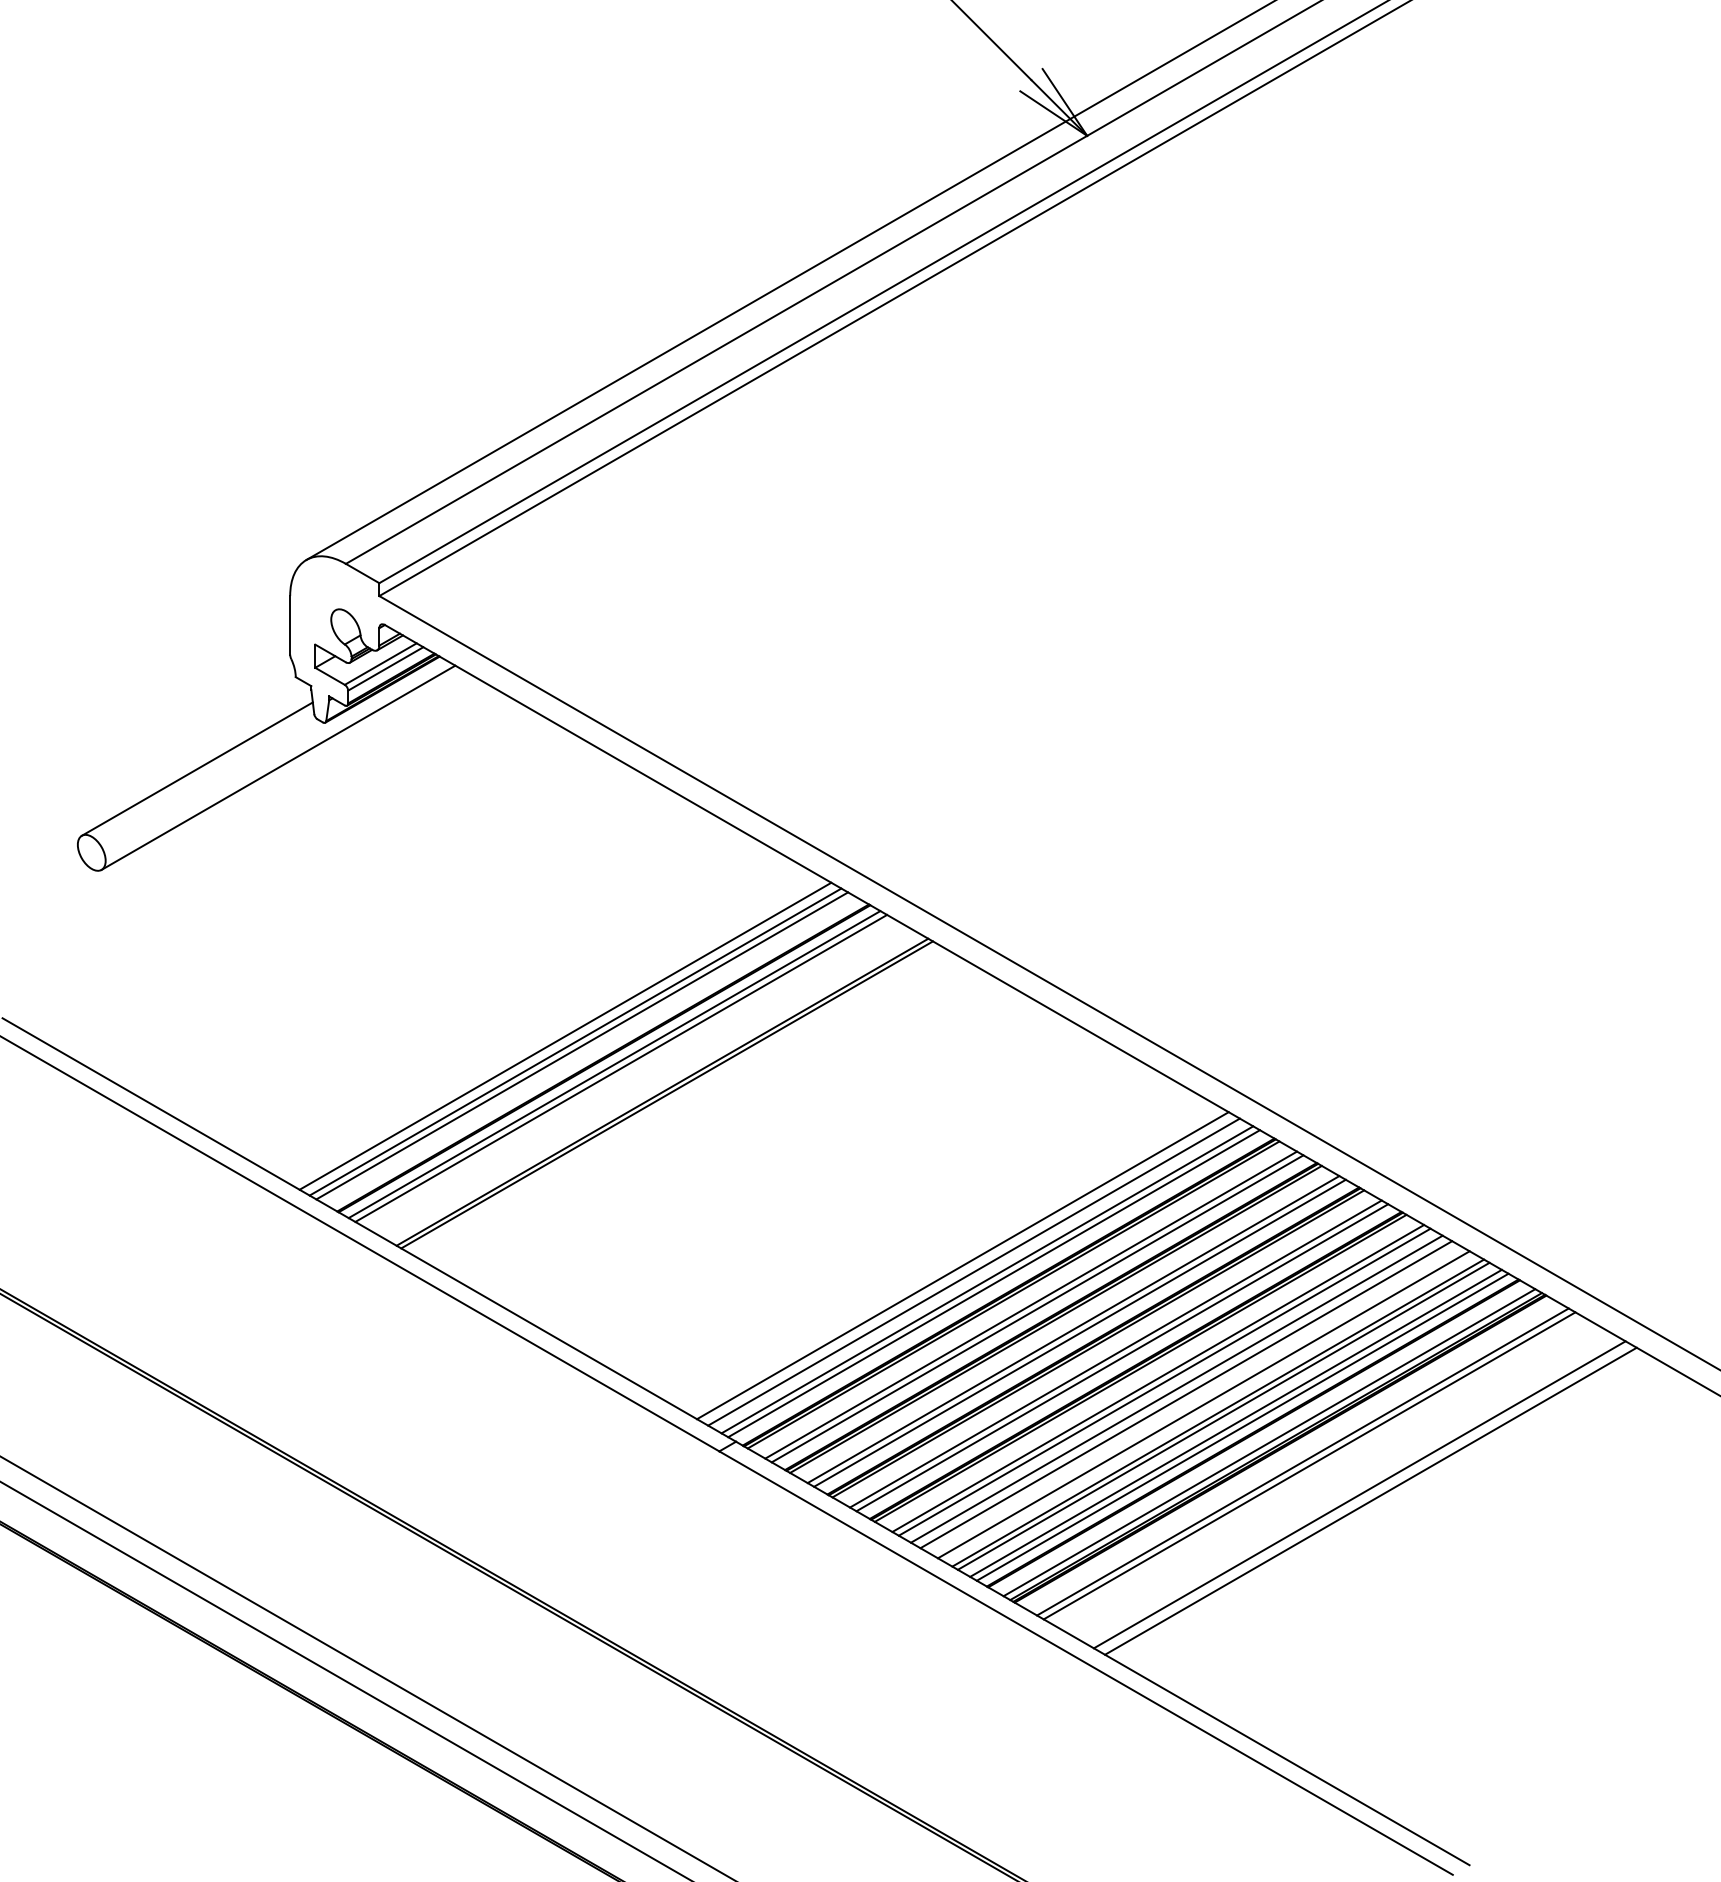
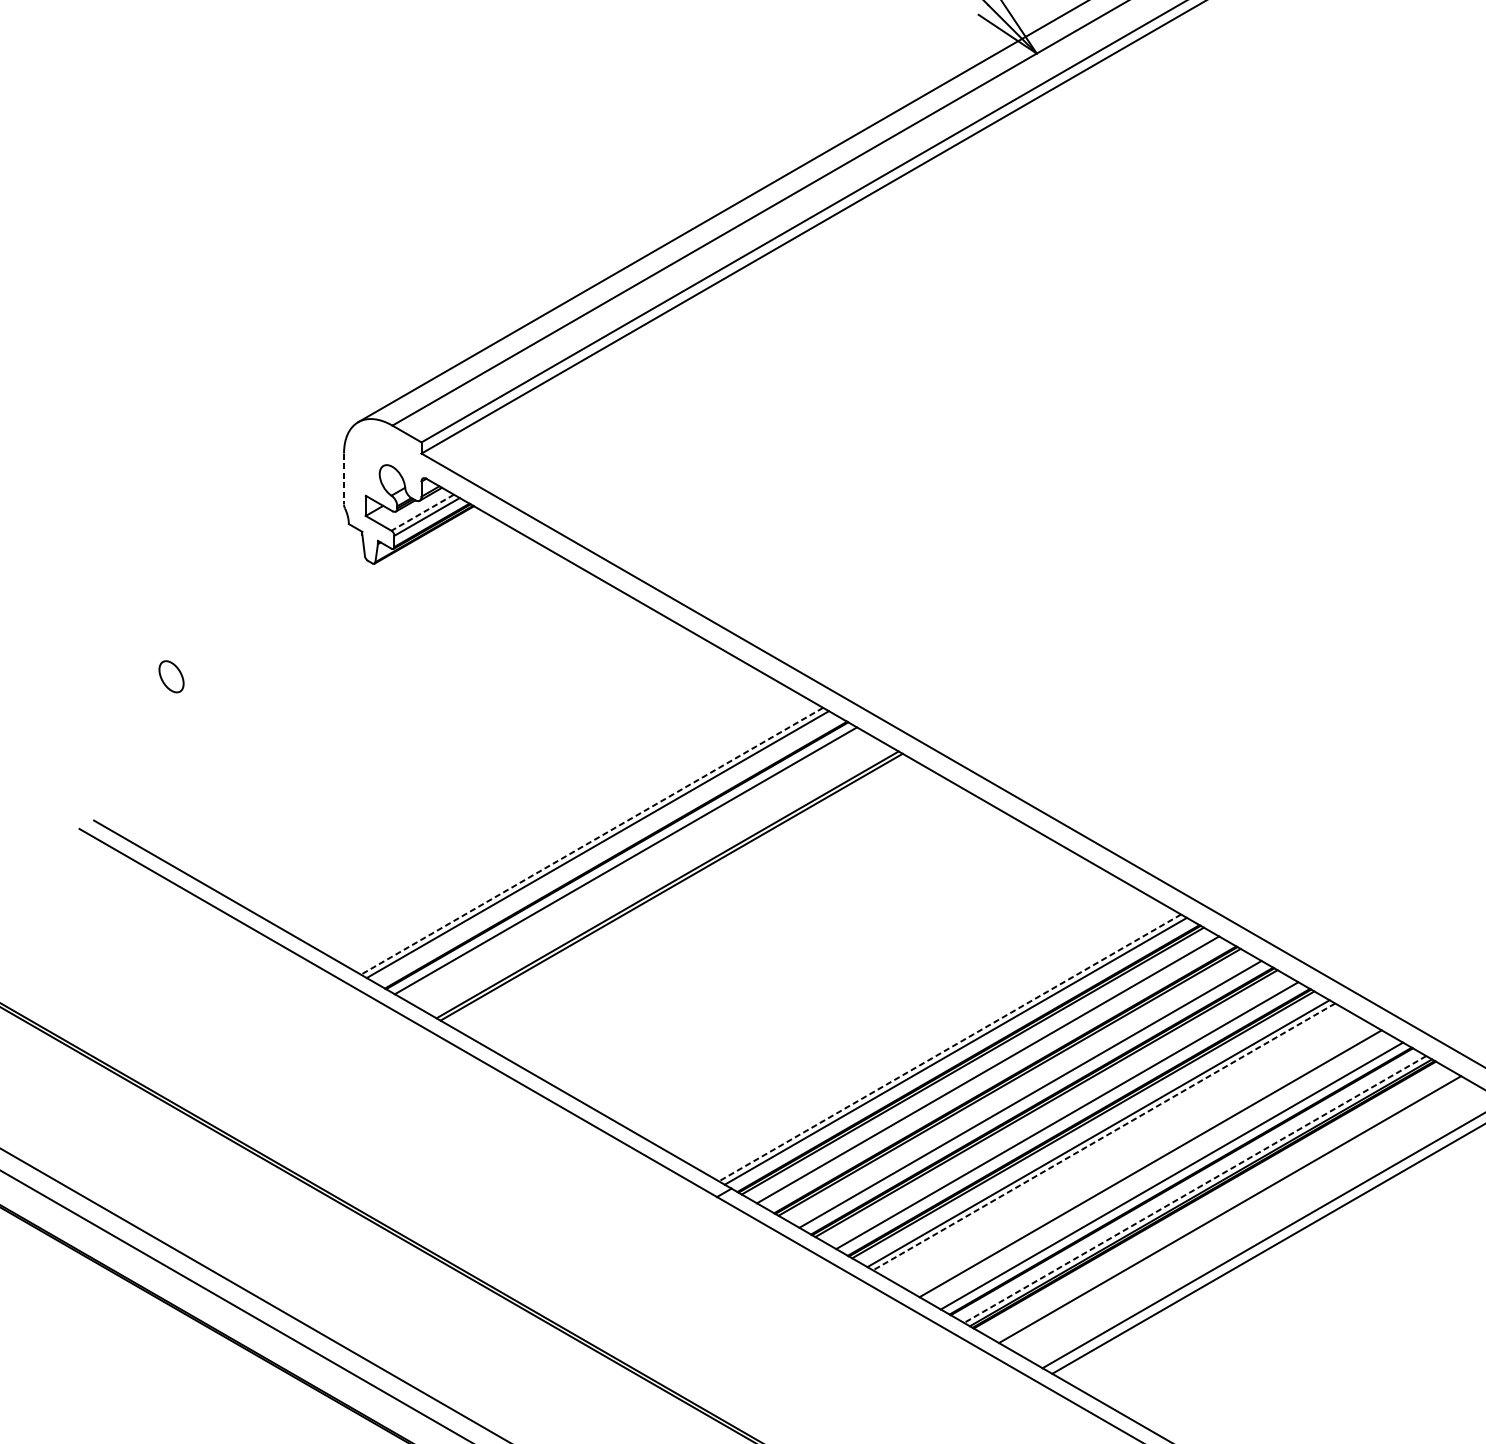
line: (290, 625) -> (344, 479), solid -> dashed
line: (380, 664) -> (422, 513), solid -> dashed
line: (278, 767) -> (333, 602), removed
line: (196, 768) -> (262, 603), removed
line: (565, 1035) -> (583, 835), removed
line: (575, 1042) -> (592, 841), solid -> dashed
line: (621, 1067) -> (632, 863), removed
line: (962, 1265) -> (928, 1035), removed
line: (973, 1271) -> (937, 1040), removed
line: (987, 1279) -> (950, 1047), solid -> dashed
line: (1037, 1308) -> (993, 1072), removed
line: (1073, 1329) -> (1024, 1091), removed
line: (1115, 1353) -> (1061, 1111), removed
line: (1164, 1382) -> (1103, 1137), solid -> dashed
line: (1176, 1388) -> (1114, 1142), removed
line: (1186, 1394) -> (1123, 1147), removed
line: (1203, 1404) -> (1137, 1156), removed
line: (1223, 1415) -> (1155, 1165), removed
line: (1235, 1422) -> (1165, 1171), removed
line: (1269, 1442) -> (1195, 1189), solid -> dashed
line: (1302, 1461) -> (1223, 1205), removed

